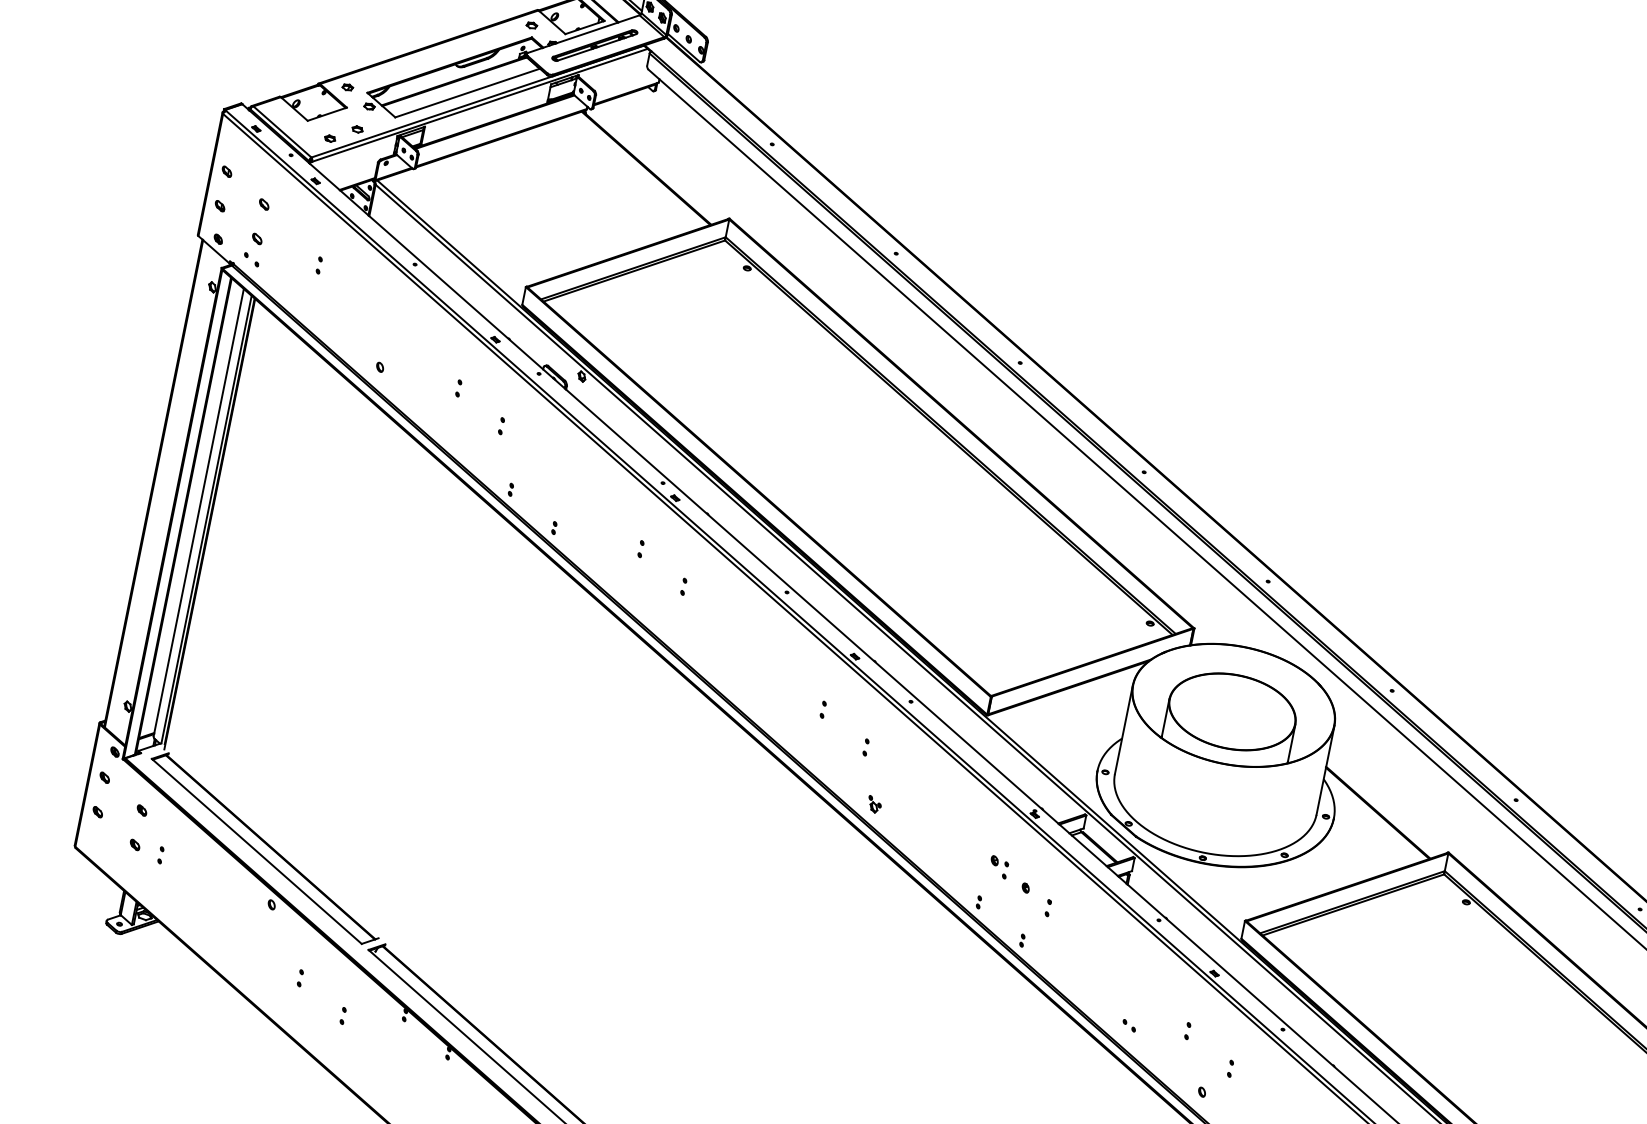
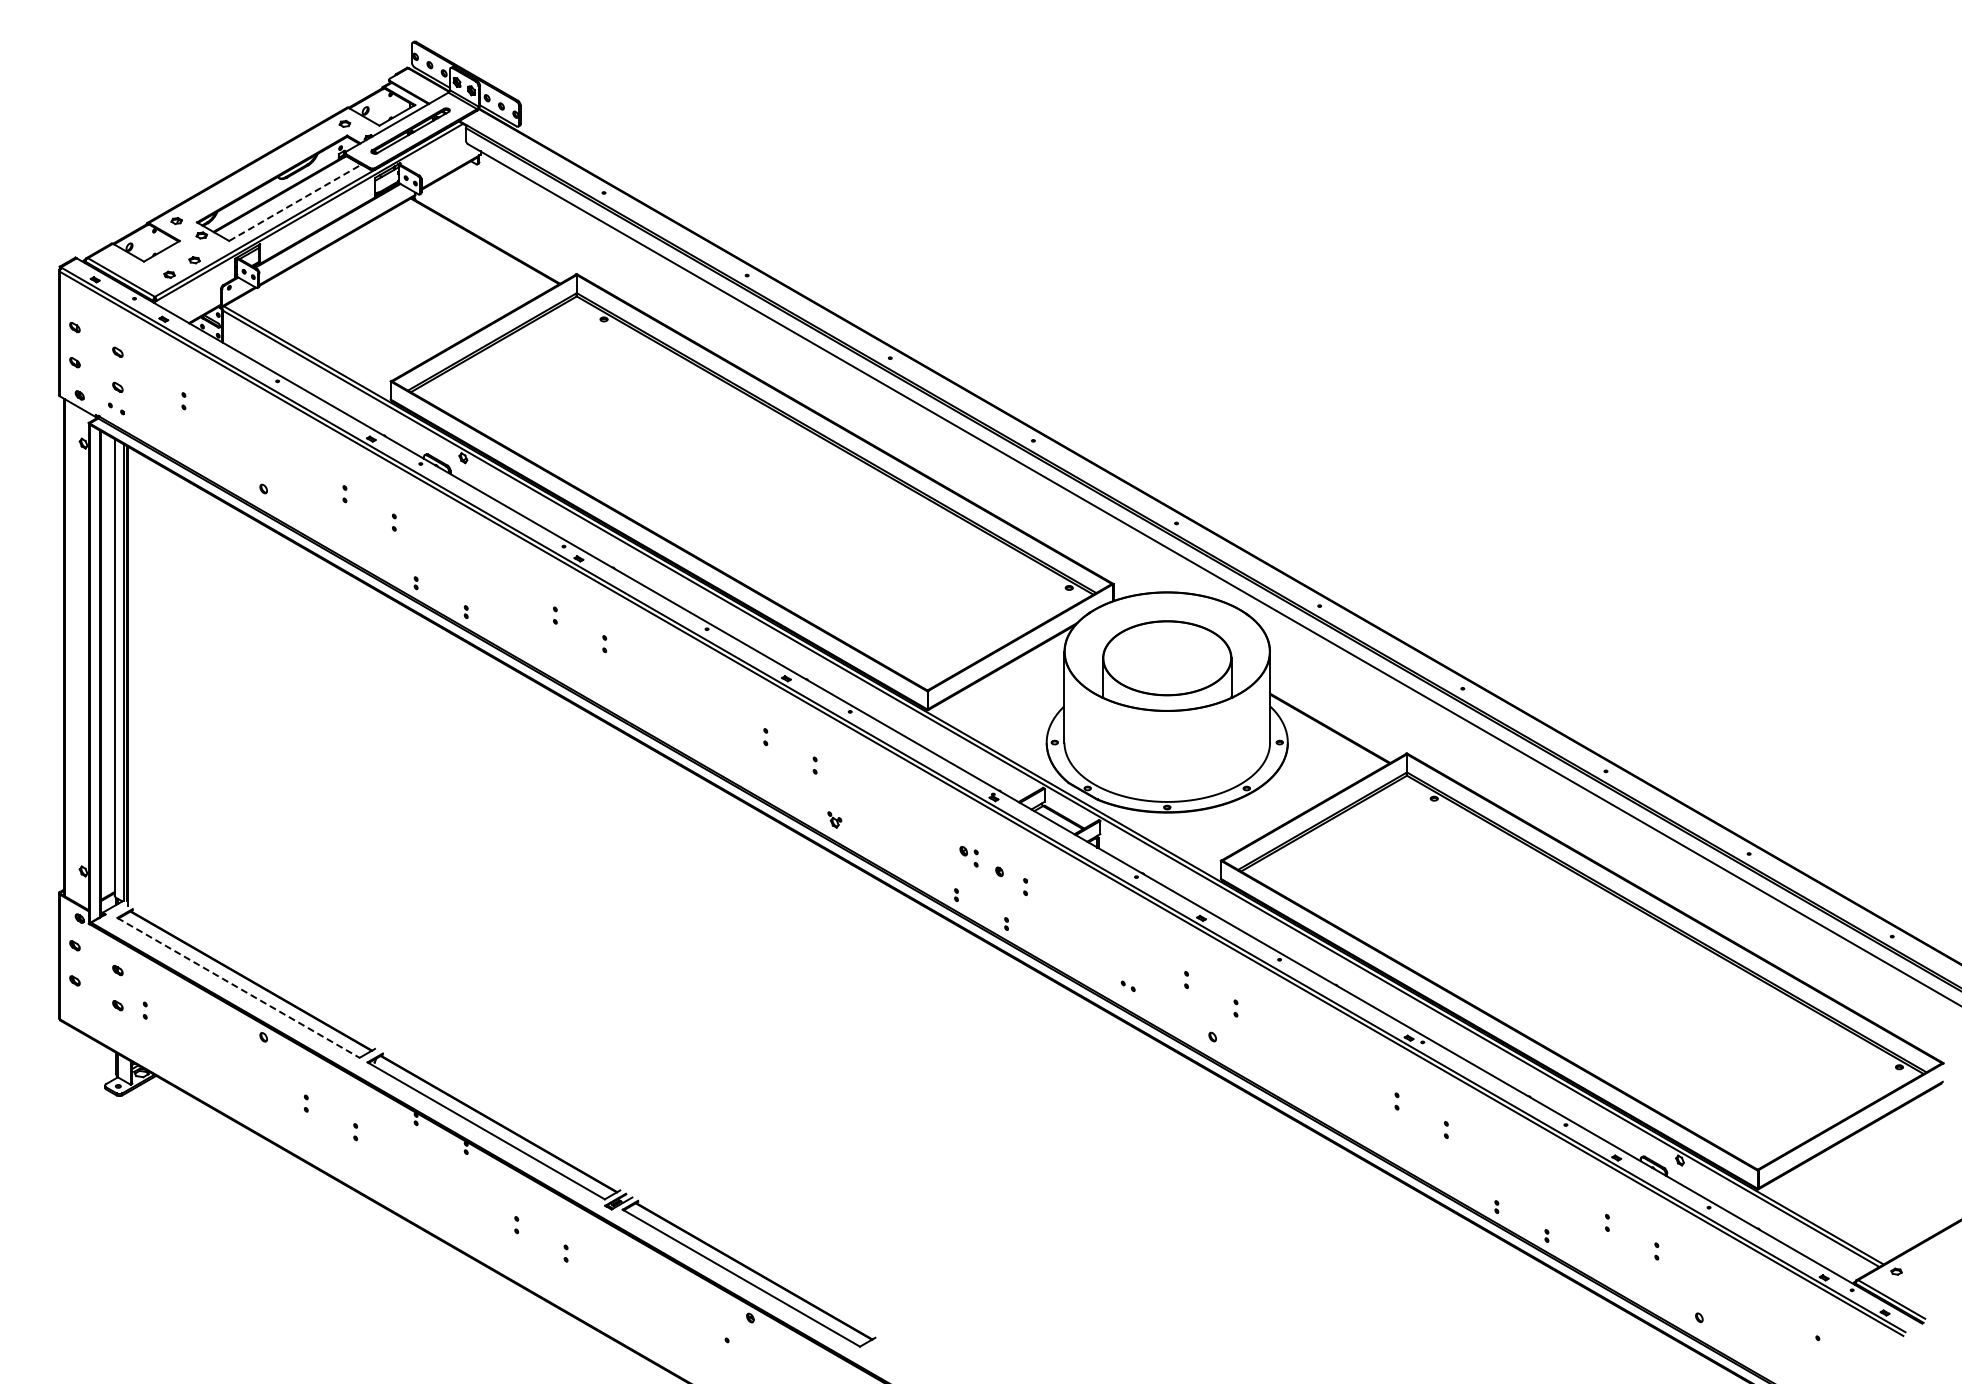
line: (467, 92) -> (295, 202), solid -> dashed
line: (256, 851) -> (238, 987), solid -> dashed

